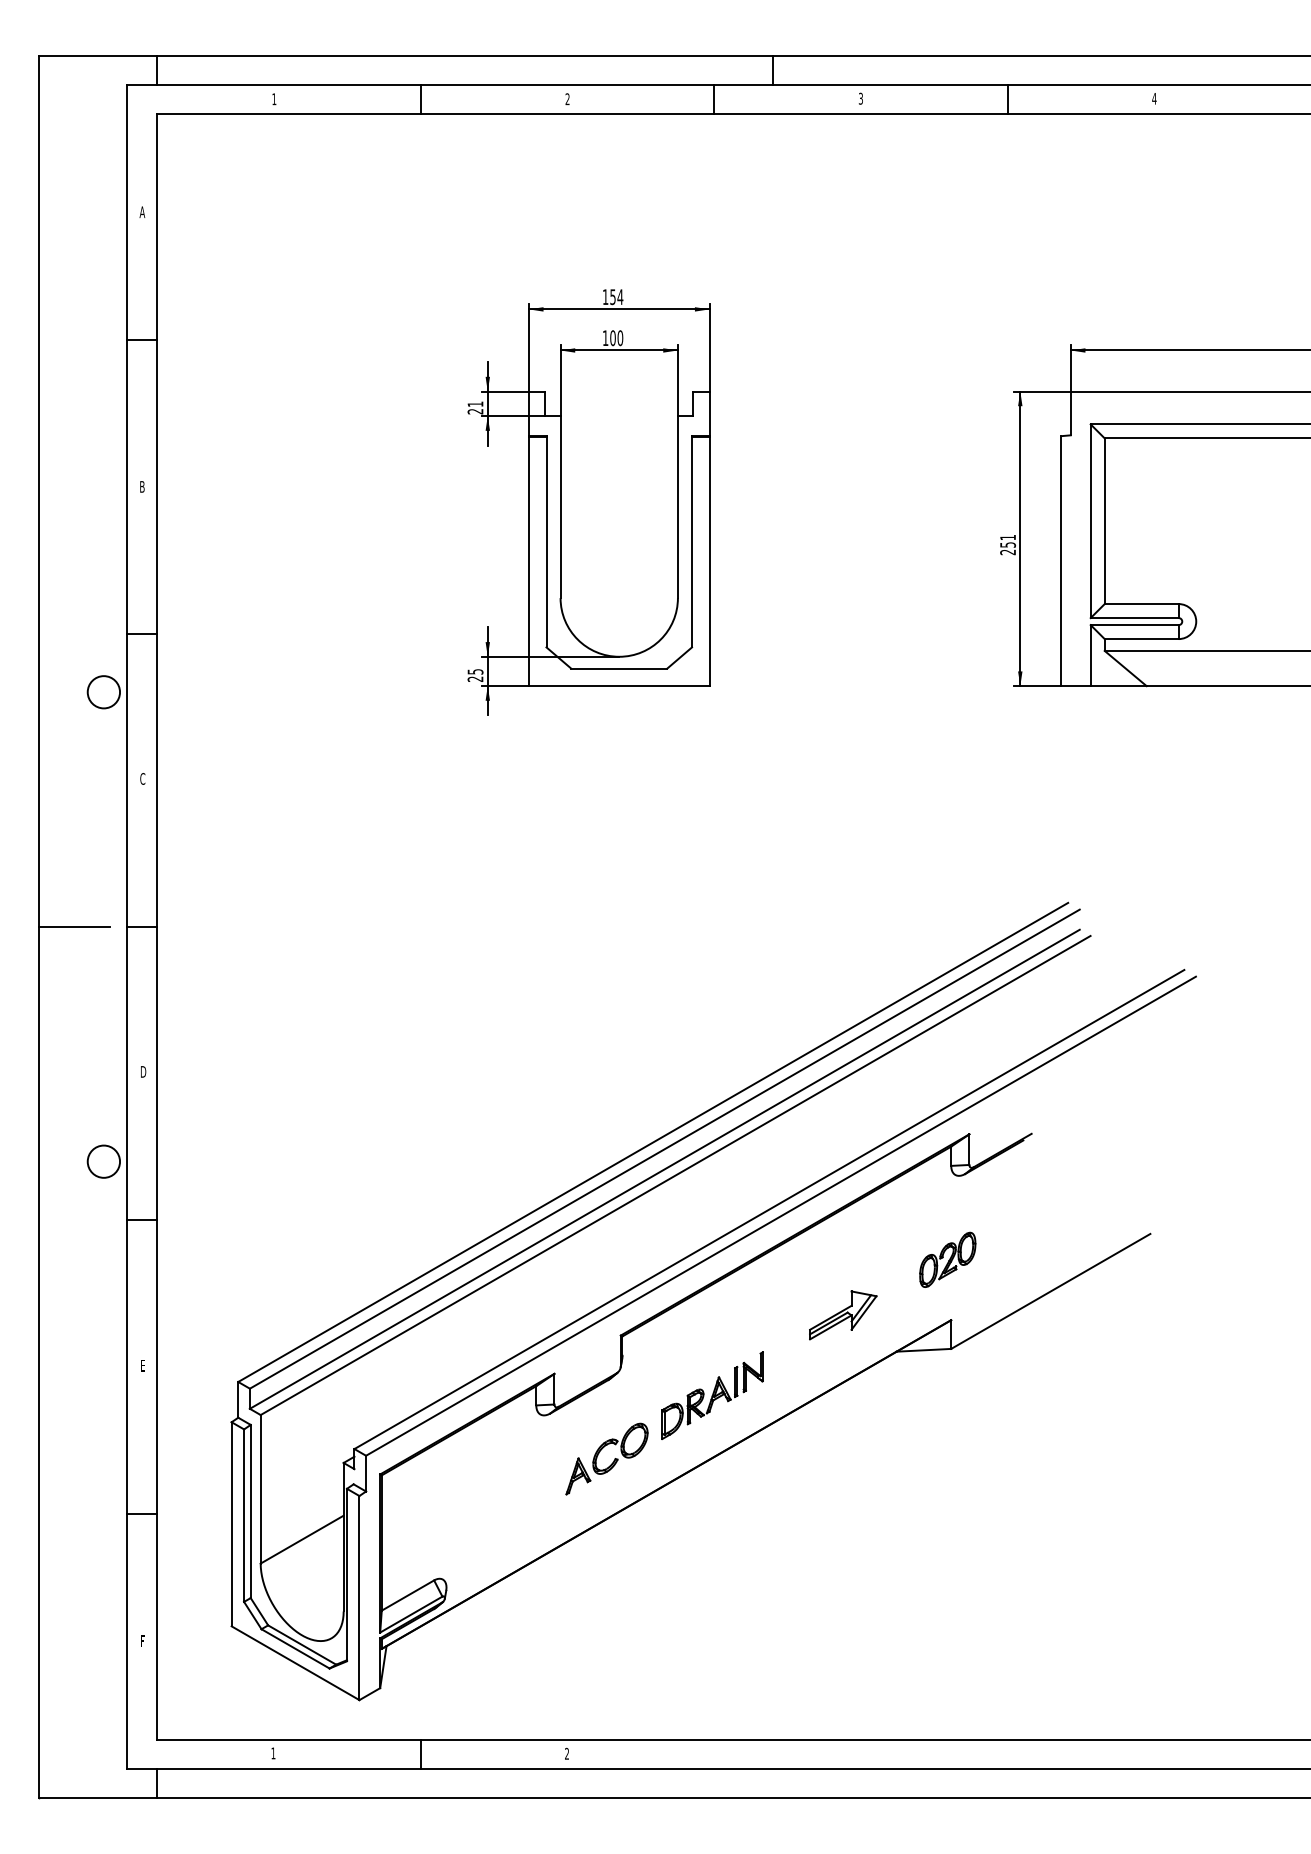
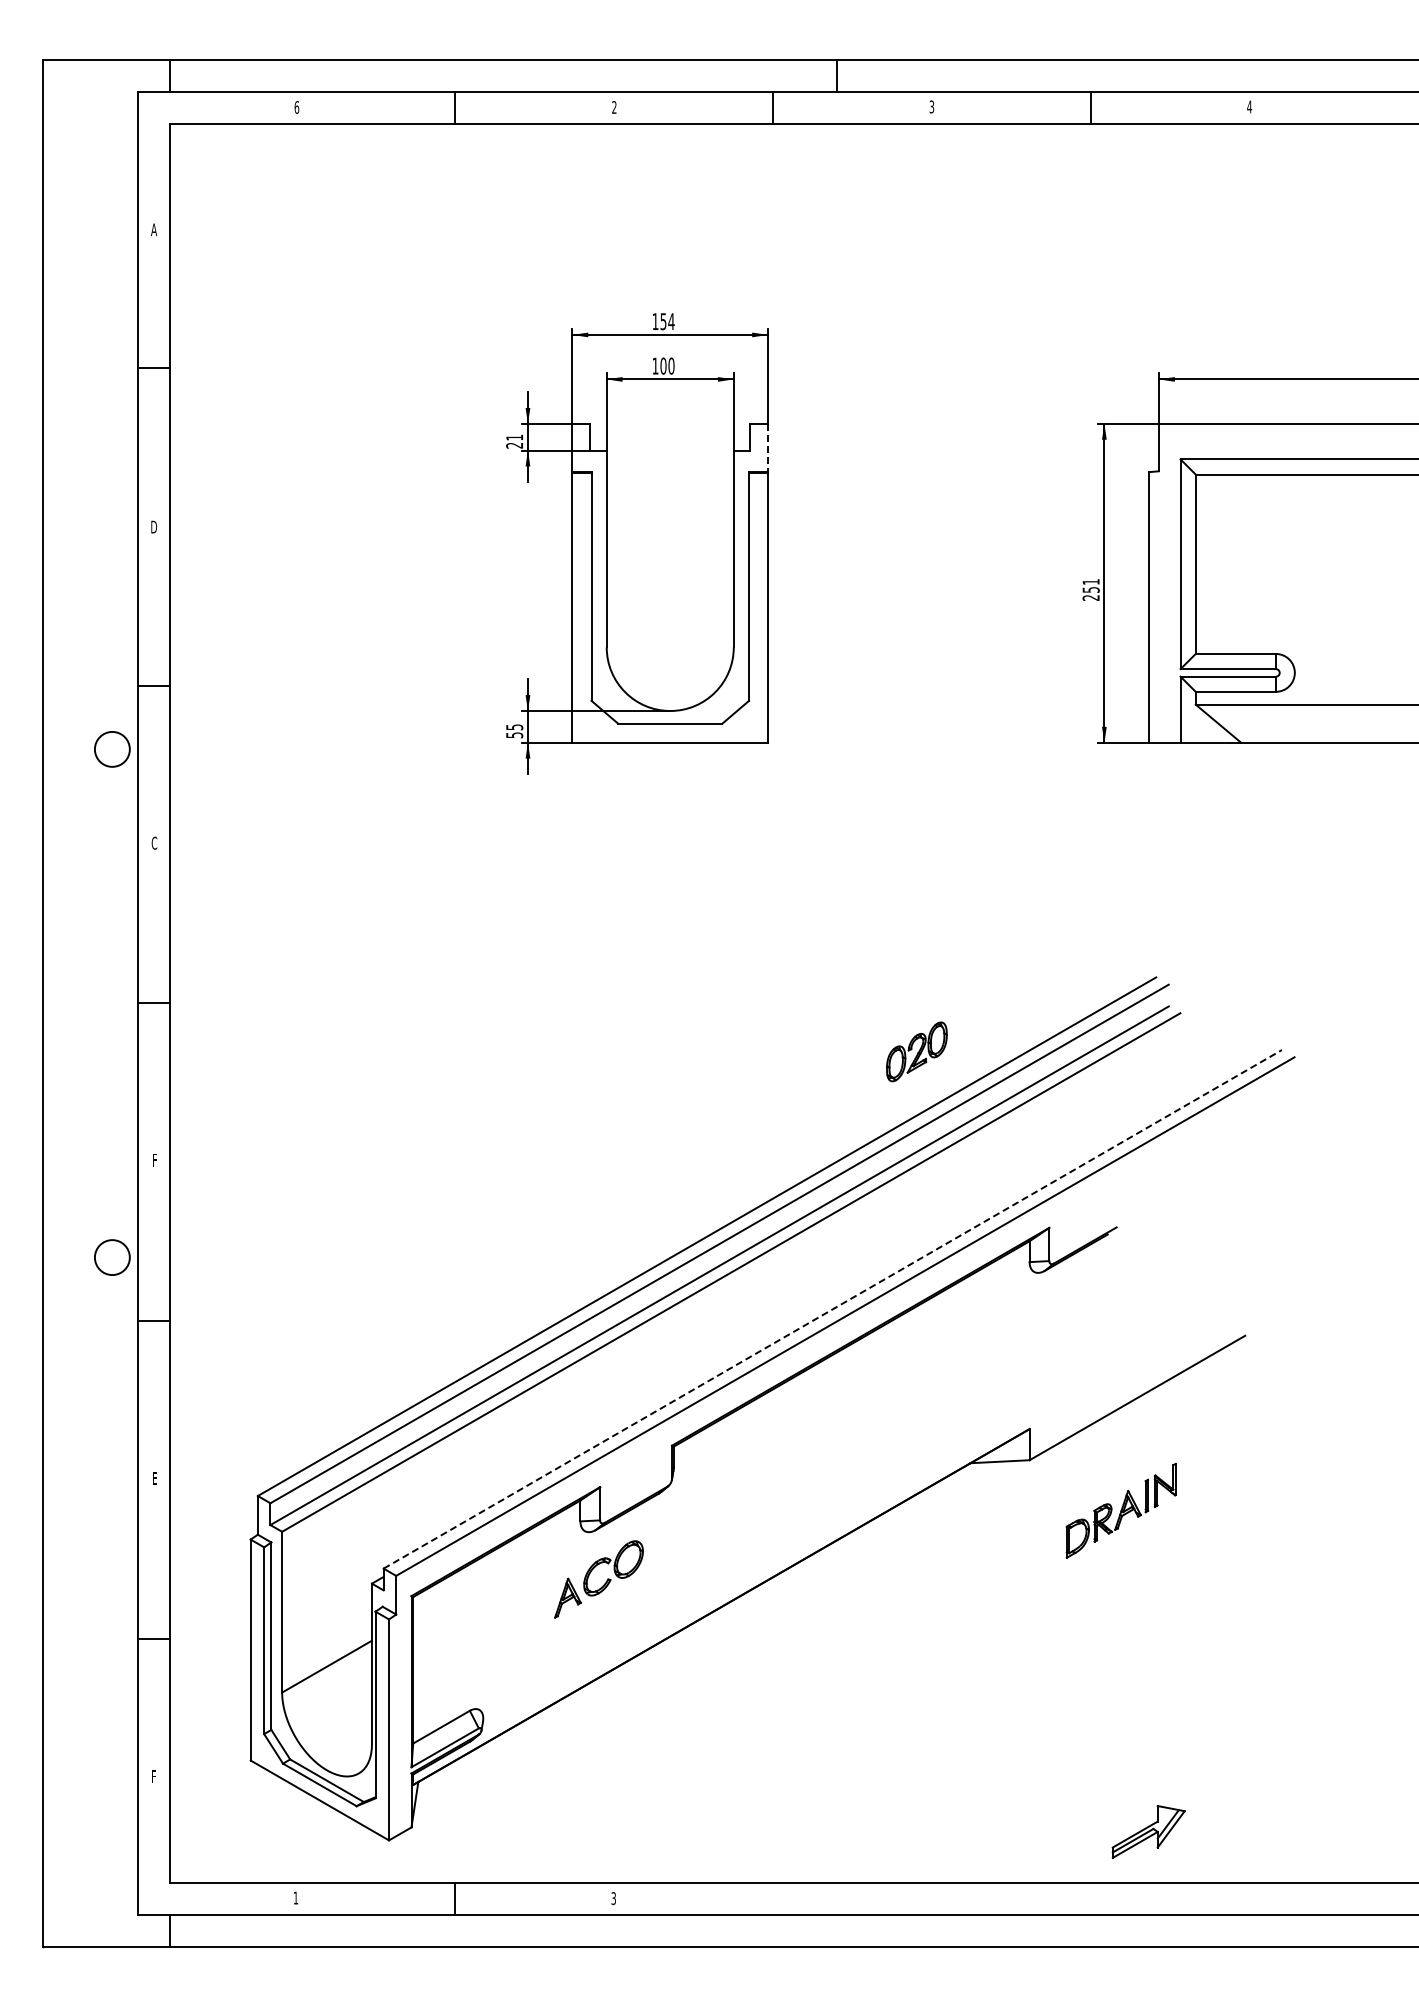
text: (273, 99) -> (296, 107), 1 -> 6
line: (710, 414) -> (768, 448), solid -> dashed
text: (141, 487) -> (153, 527), B -> D
text: (475, 679) -> (514, 735), 25 -> 55
line: (74, 927) -> (80, 1003), removed
text: (143, 1072) -> (155, 1160), D -> F
line: (769, 1209) -> (832, 1309), solid -> dashed
part: (947, 1259) -> (916, 1051), moved
part: (843, 1314) -> (1148, 1831), moved
part: (711, 1395) -> (1120, 1510), moved
part: (611, 1463) -> (603, 1584), moved
text: (566, 1754) -> (613, 1899), 2 -> 3

